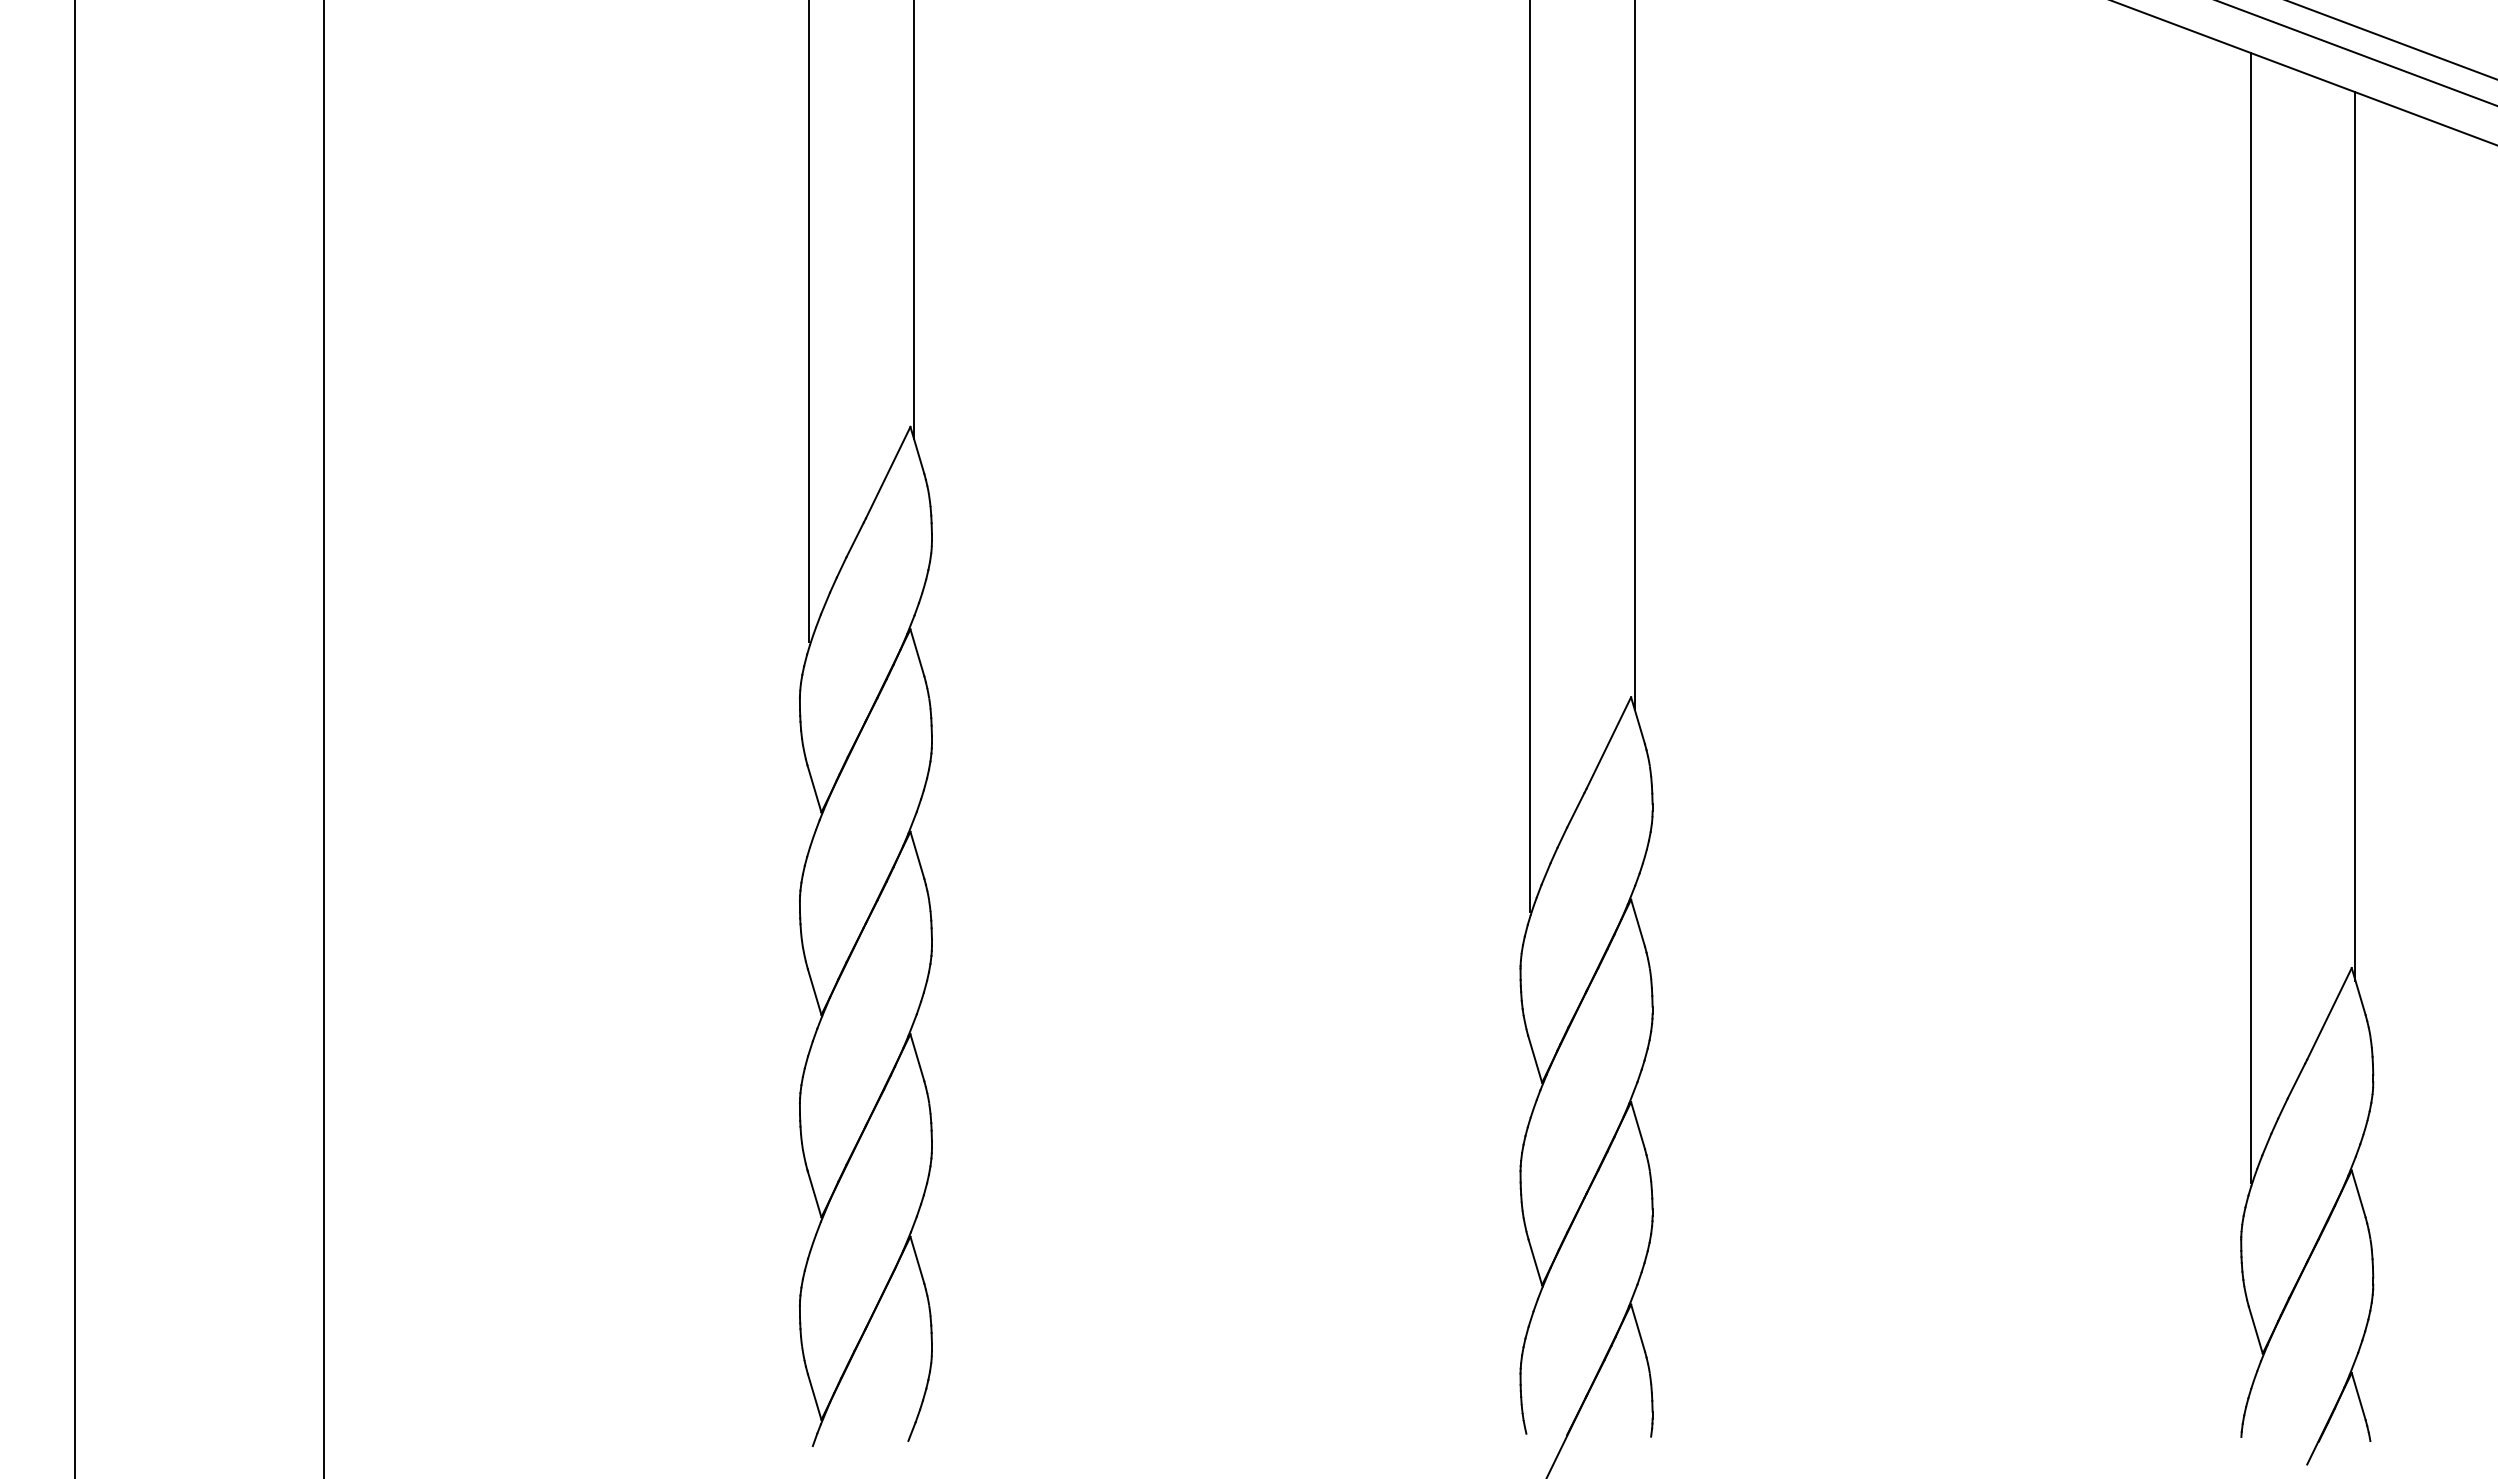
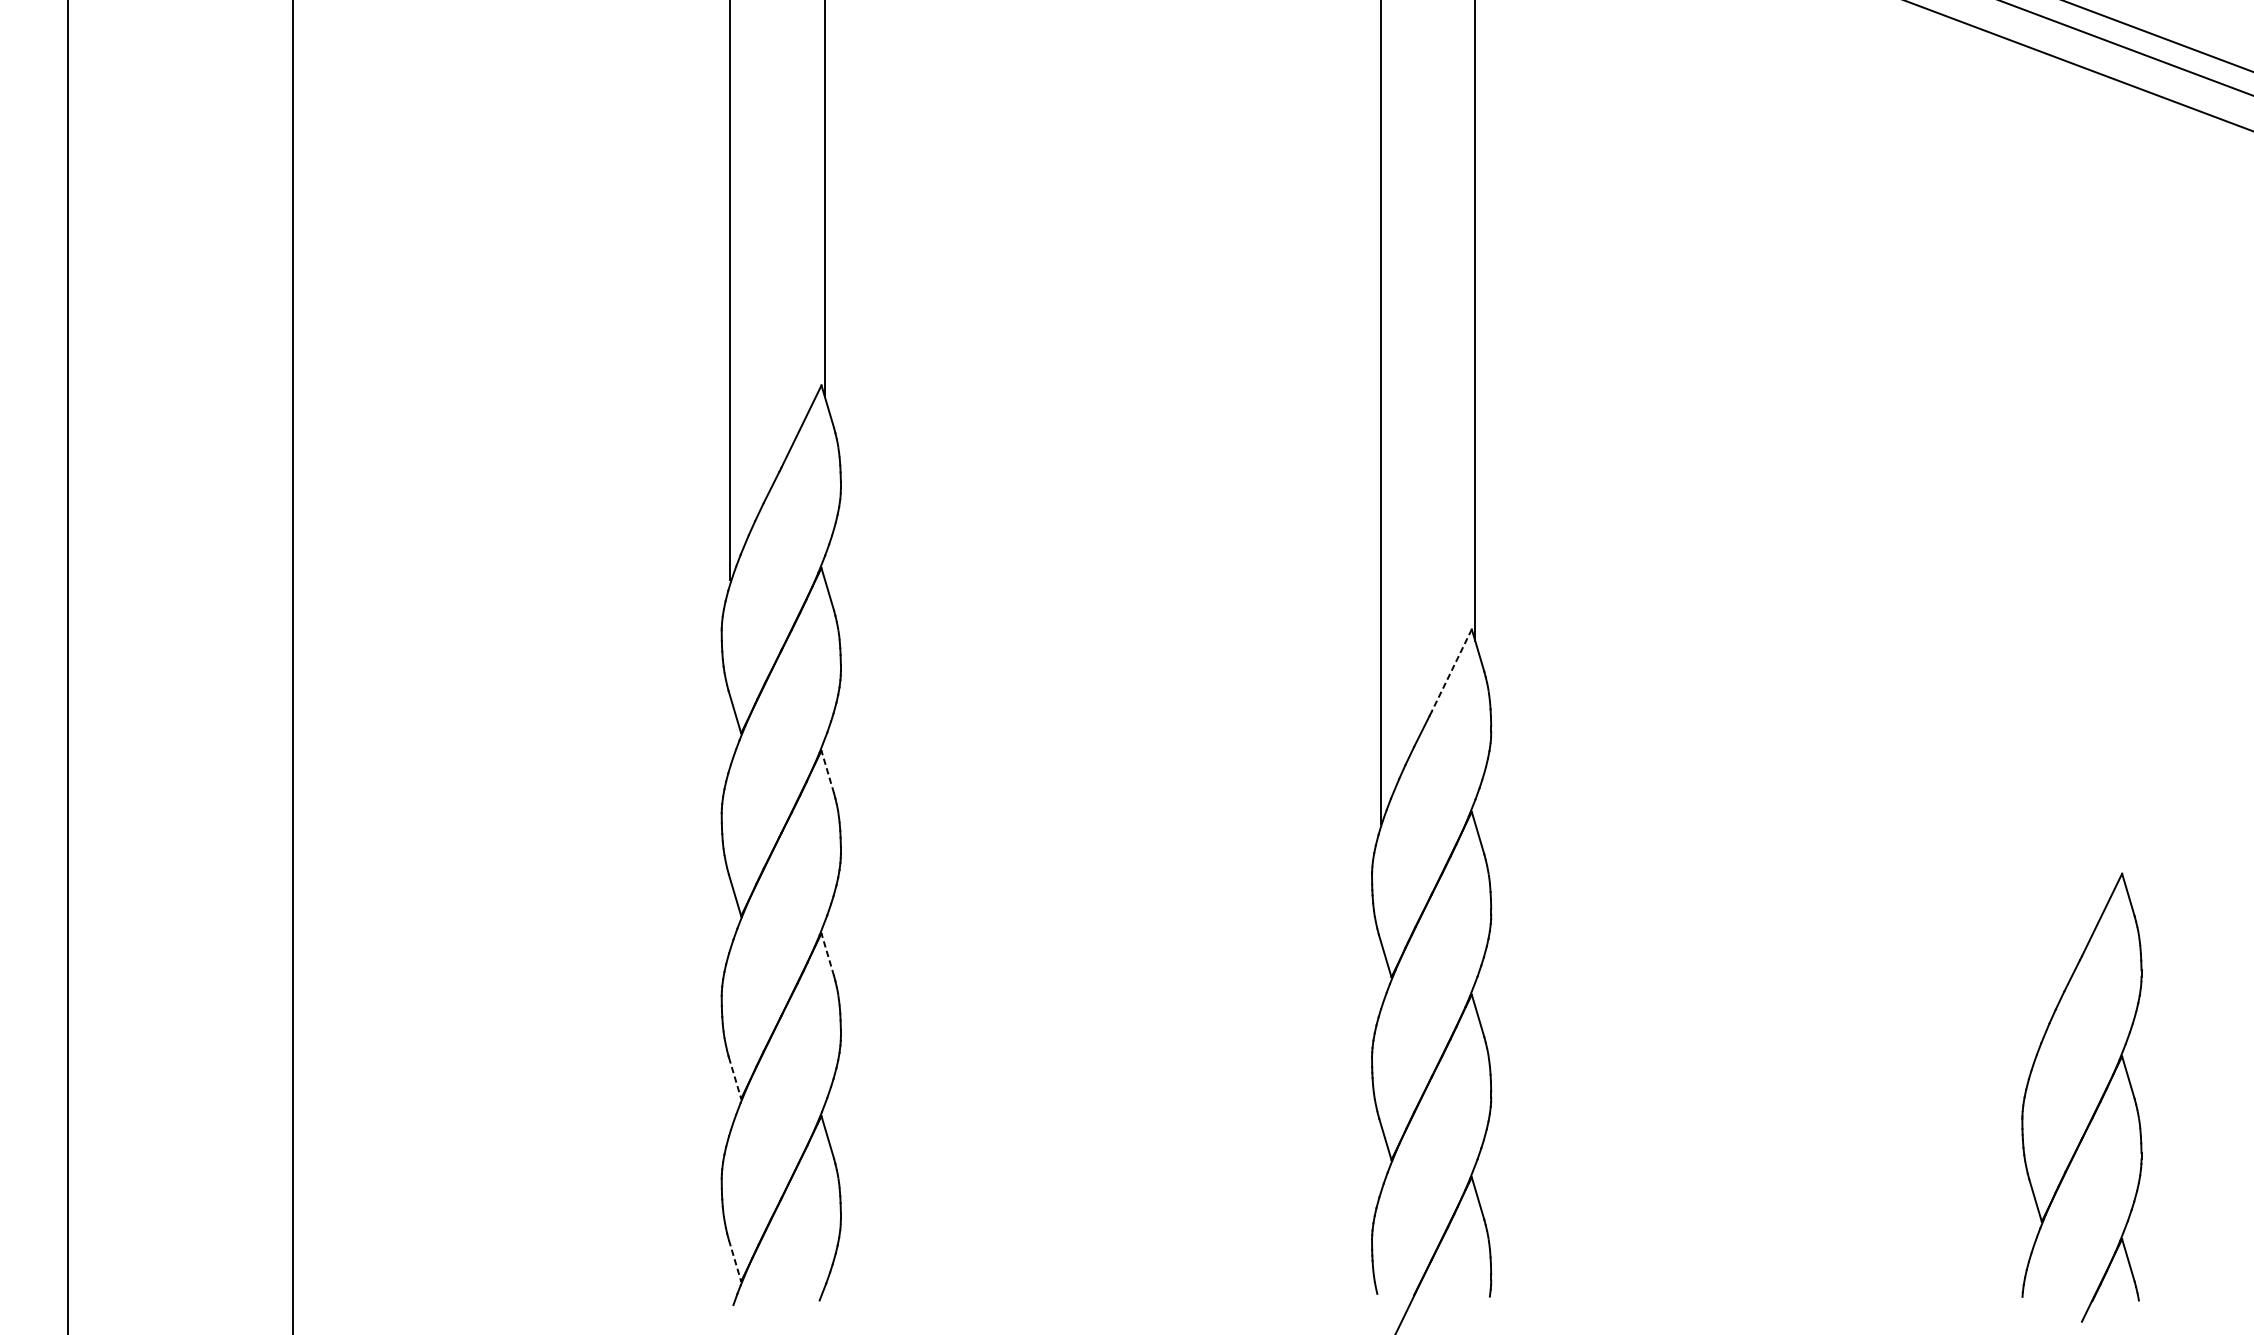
line: (2355, 536) -> (2125, 484), removed
line: (2250, 618) -> (2030, 558), removed
line: (1608, 743) -> (1451, 671), solid -> dashed
line: (917, 855) -> (827, 772), solid -> dashed
line: (917, 1057) -> (827, 954), solid -> dashed
line: (814, 1194) -> (734, 1078), solid -> dashed
line: (814, 1396) -> (734, 1260), solid -> dashed

